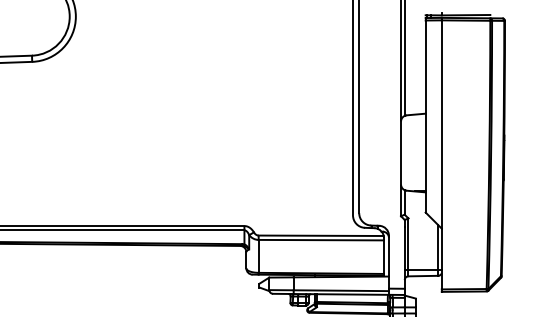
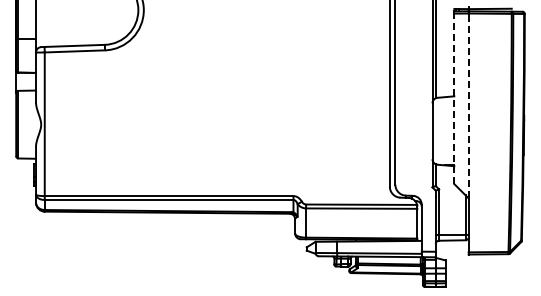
line: (425, 116) -> (454, 98), solid -> dashed
line: (441, 123) -> (468, 105), solid -> dashed

